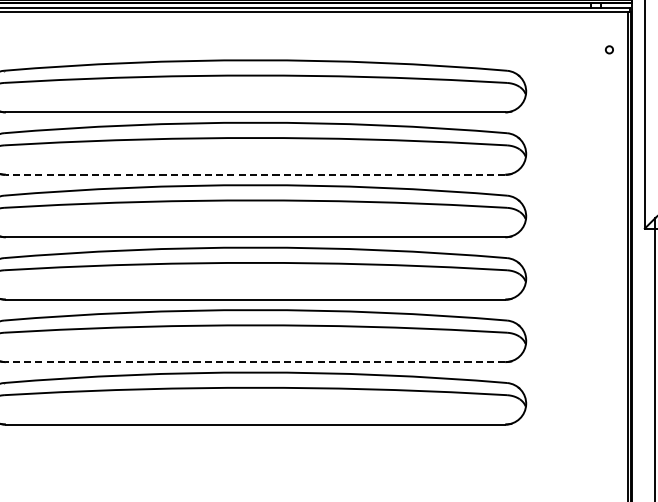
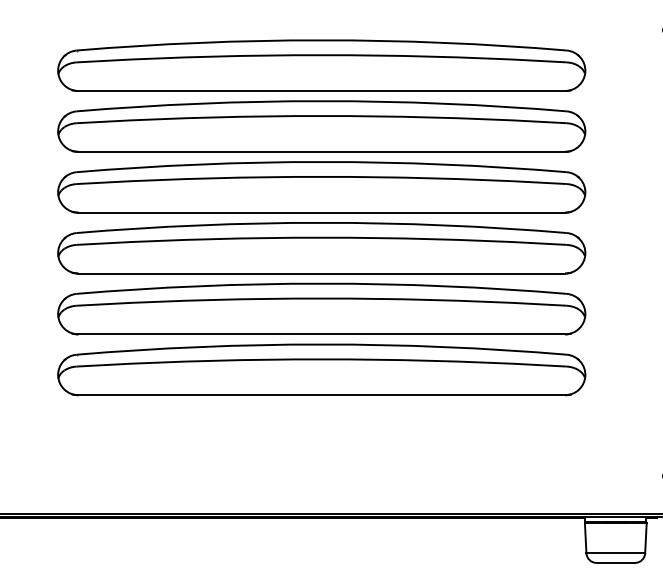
line: (255, 174) -> (321, 151), dashed -> solid
line: (255, 362) -> (321, 334), dashed -> solid

